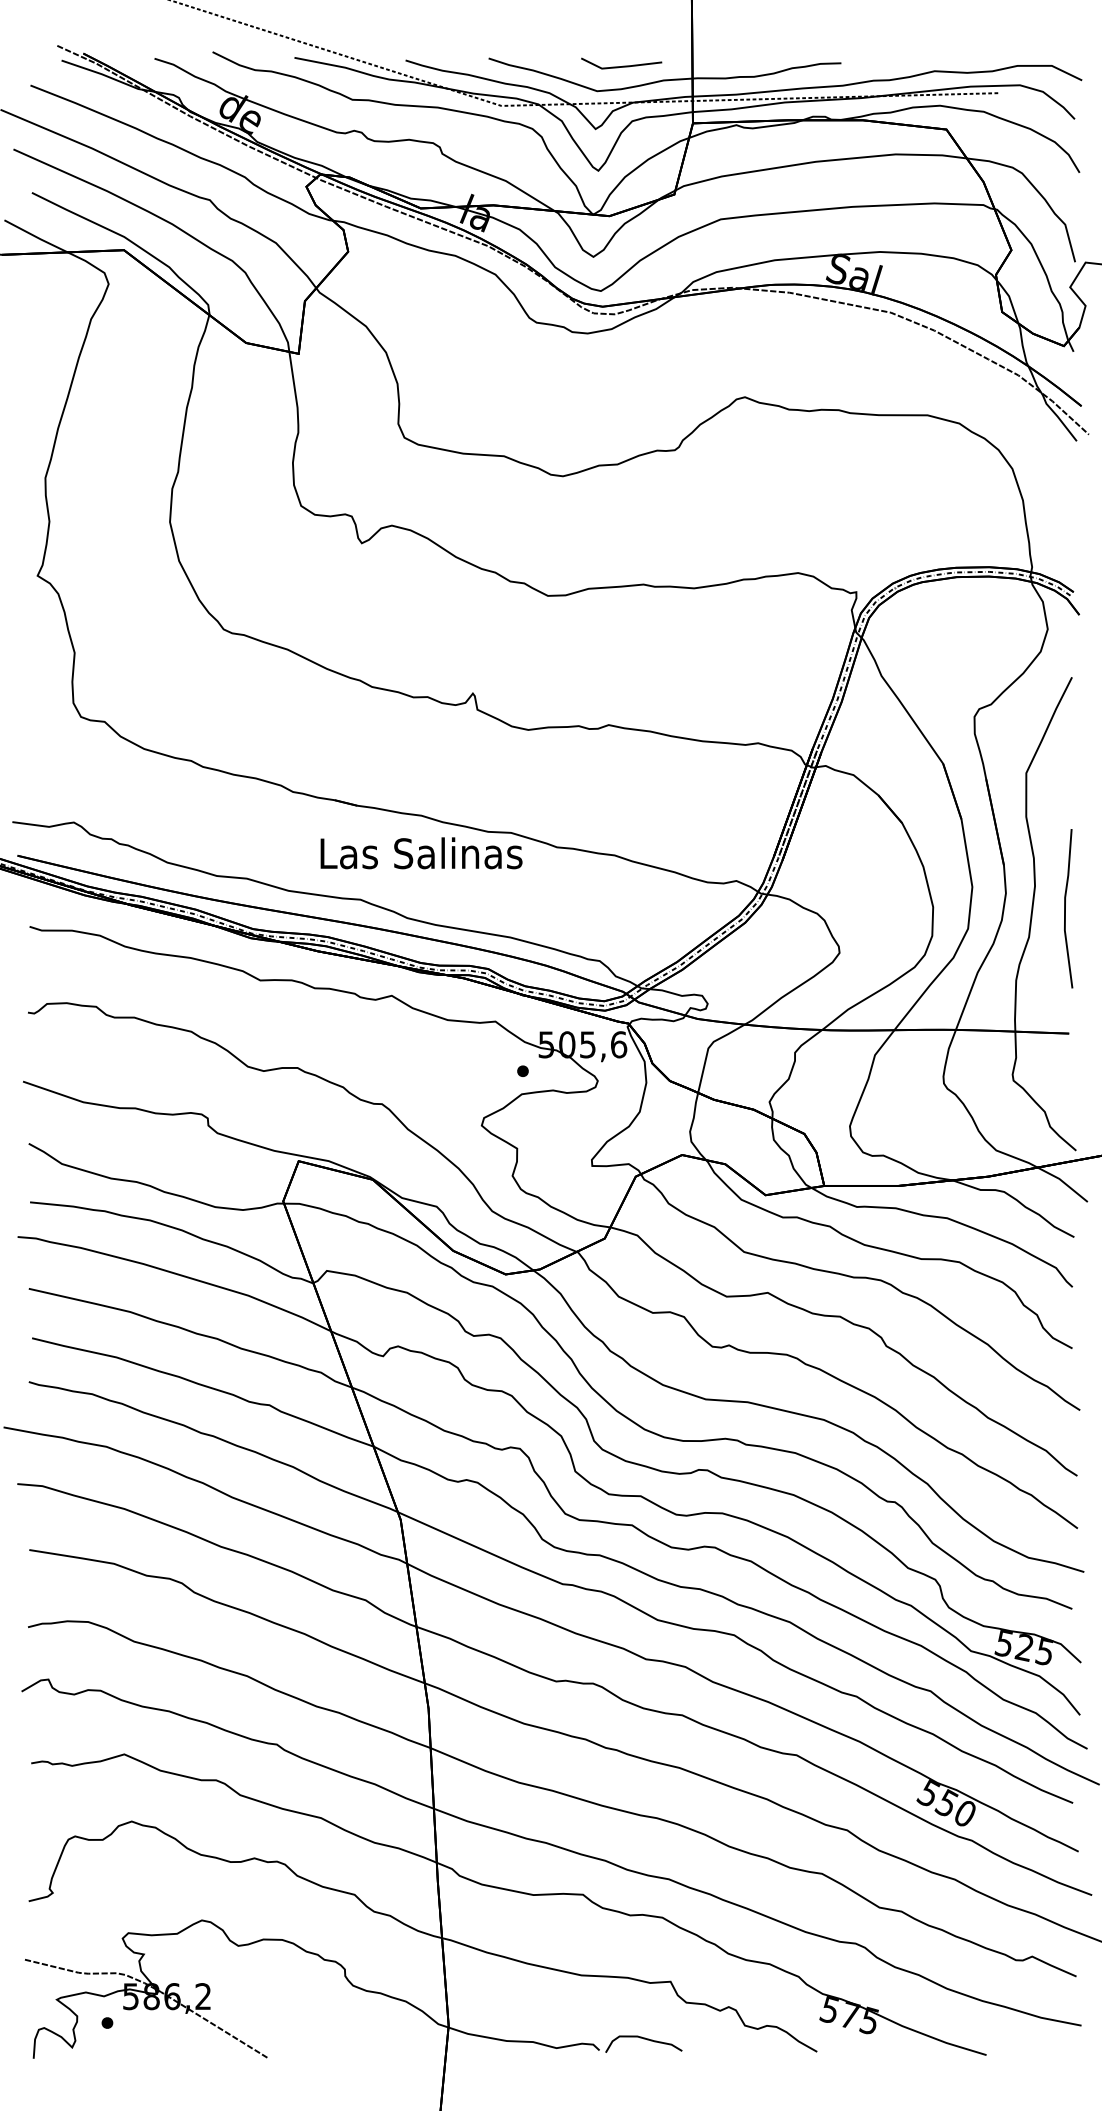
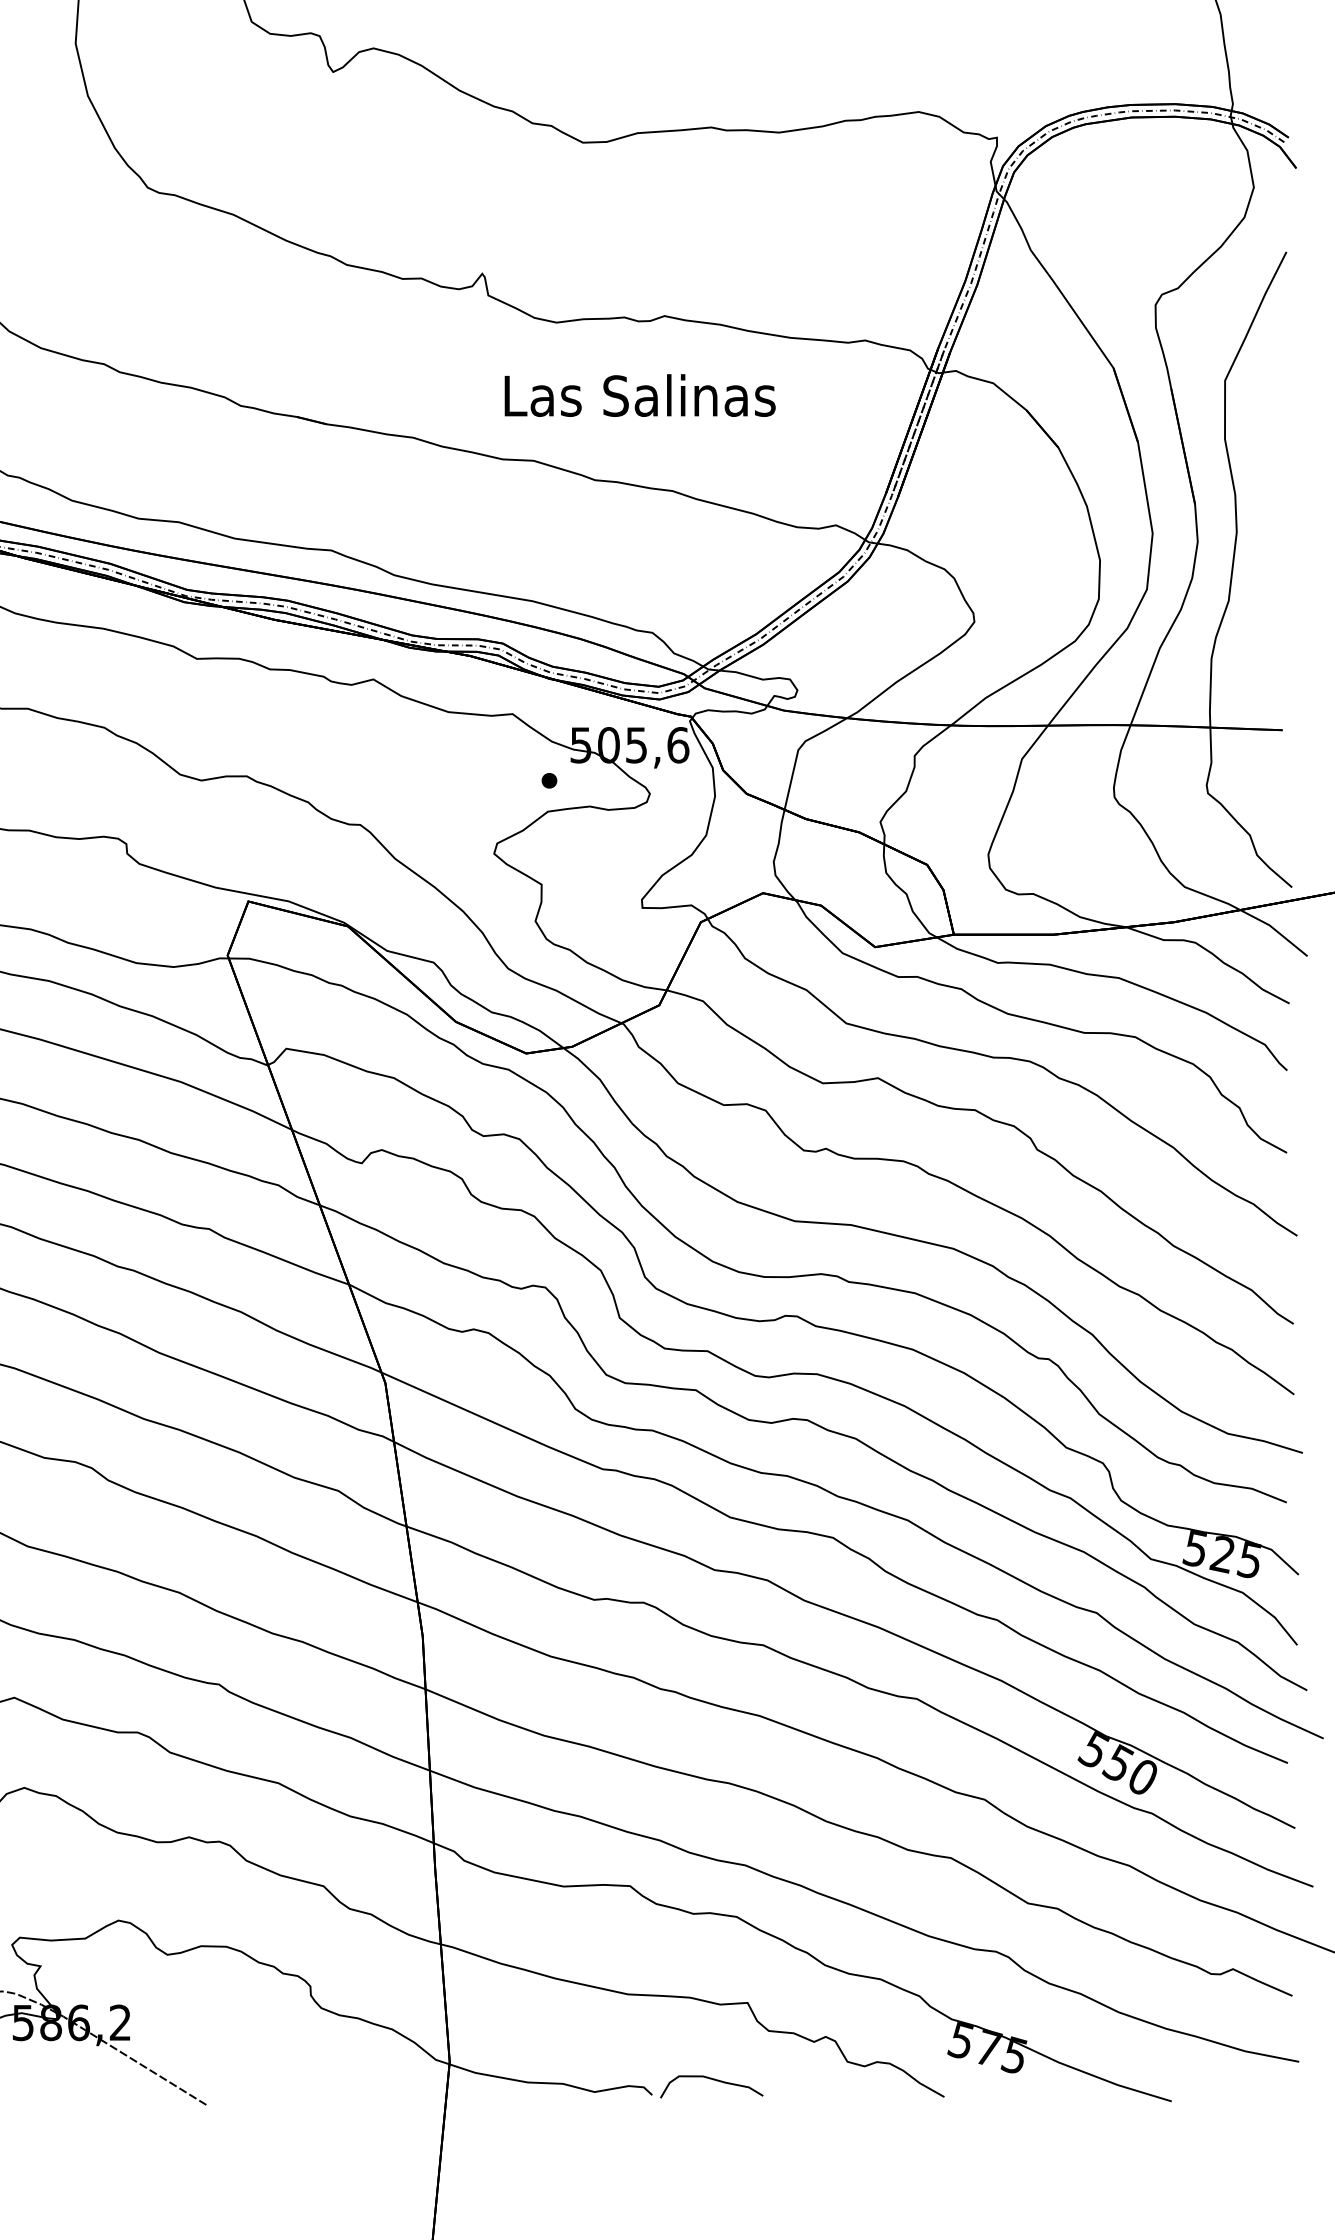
text: (421, 853) -> (640, 395), moved
line: (1065, 908) -> (1277, 562), removed

